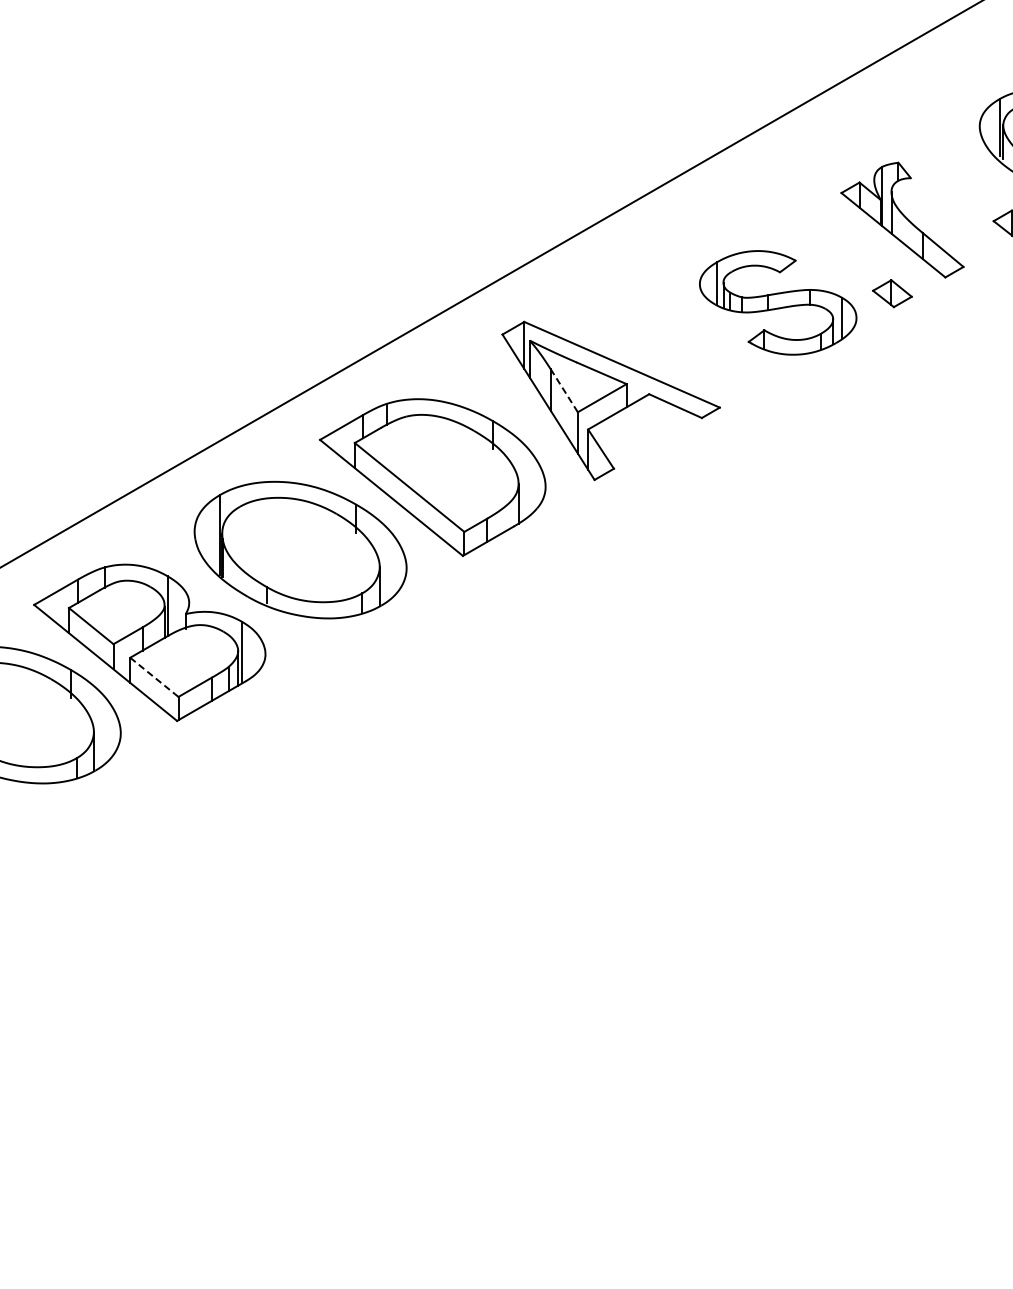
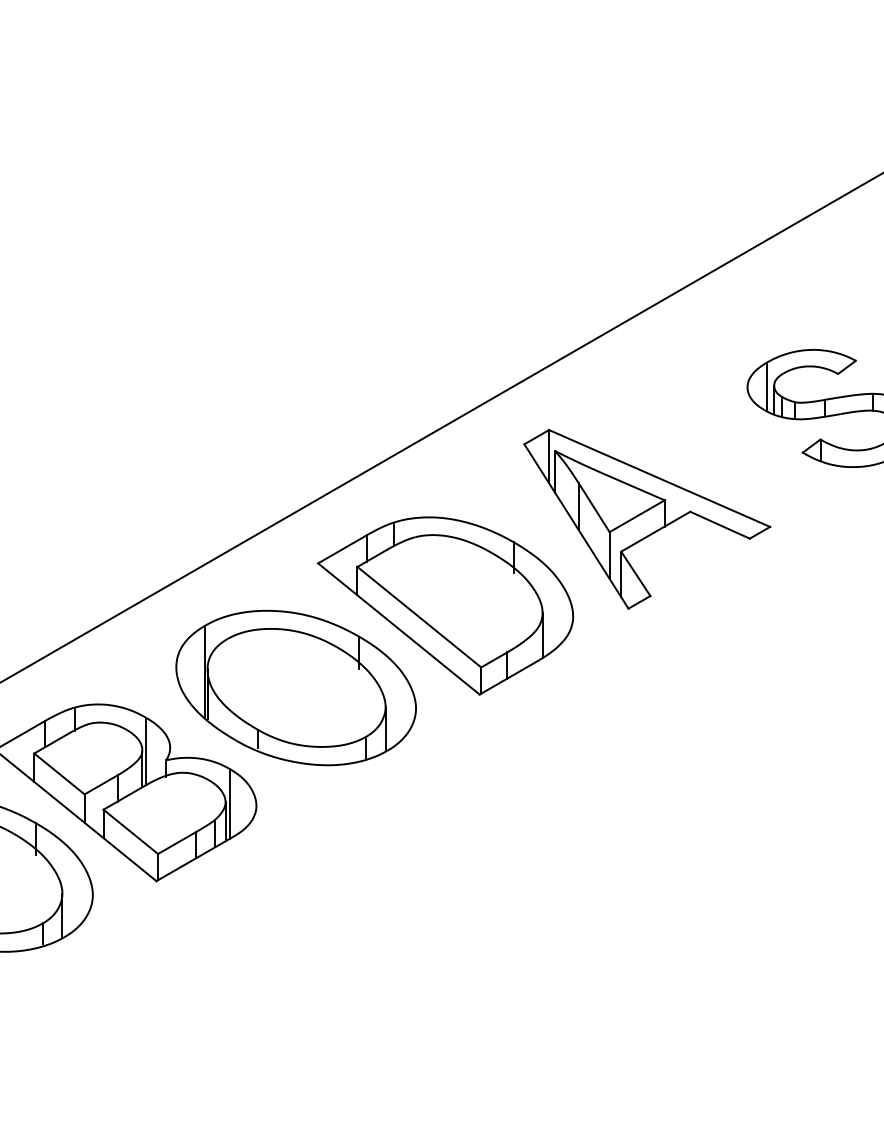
line: (564, 390) -> (594, 507), dashed -> solid
line: (154, 677) -> (130, 832), dashed -> solid

